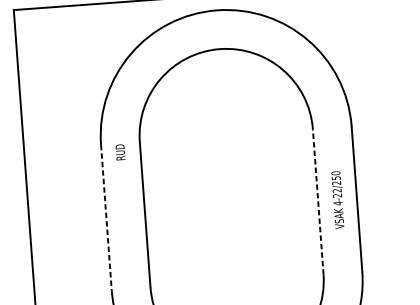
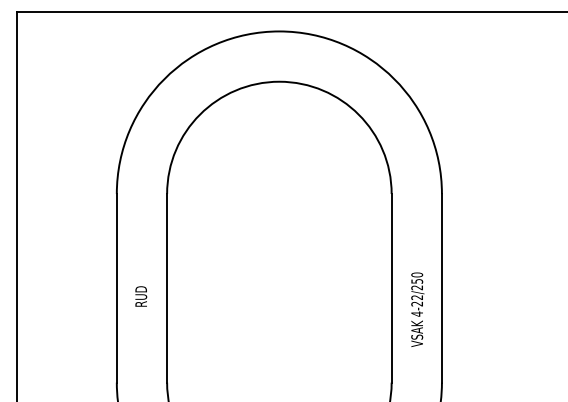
text: (120, 152) -> (141, 296), moved
text: (338, 199) -> (417, 309), moved
line: (318, 201) -> (391, 287), dashed -> solid
line: (106, 217) -> (116, 288), dashed -> solid

